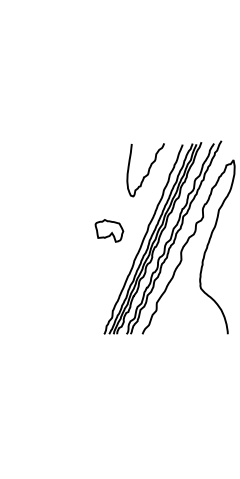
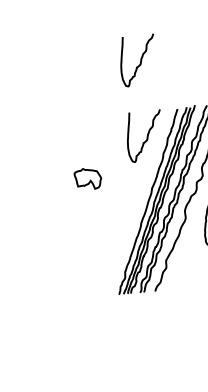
curve: (147, 91) -> (139, 61), added
part: (109, 230) -> (88, 178), moved

